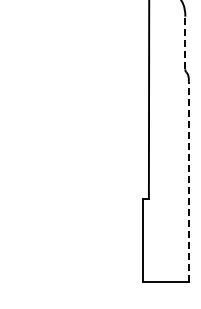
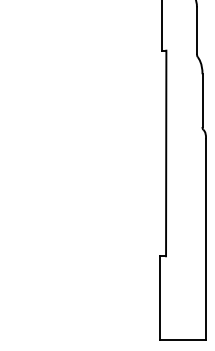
line: (185, 42) -> (202, 100), dashed -> solid
line: (189, 181) -> (206, 239), dashed -> solid

